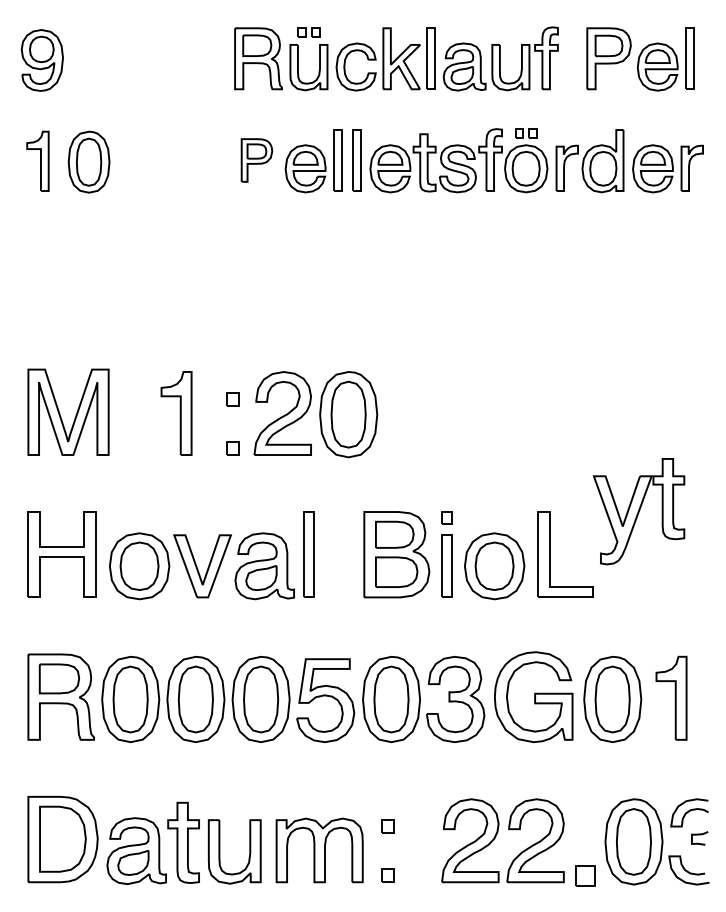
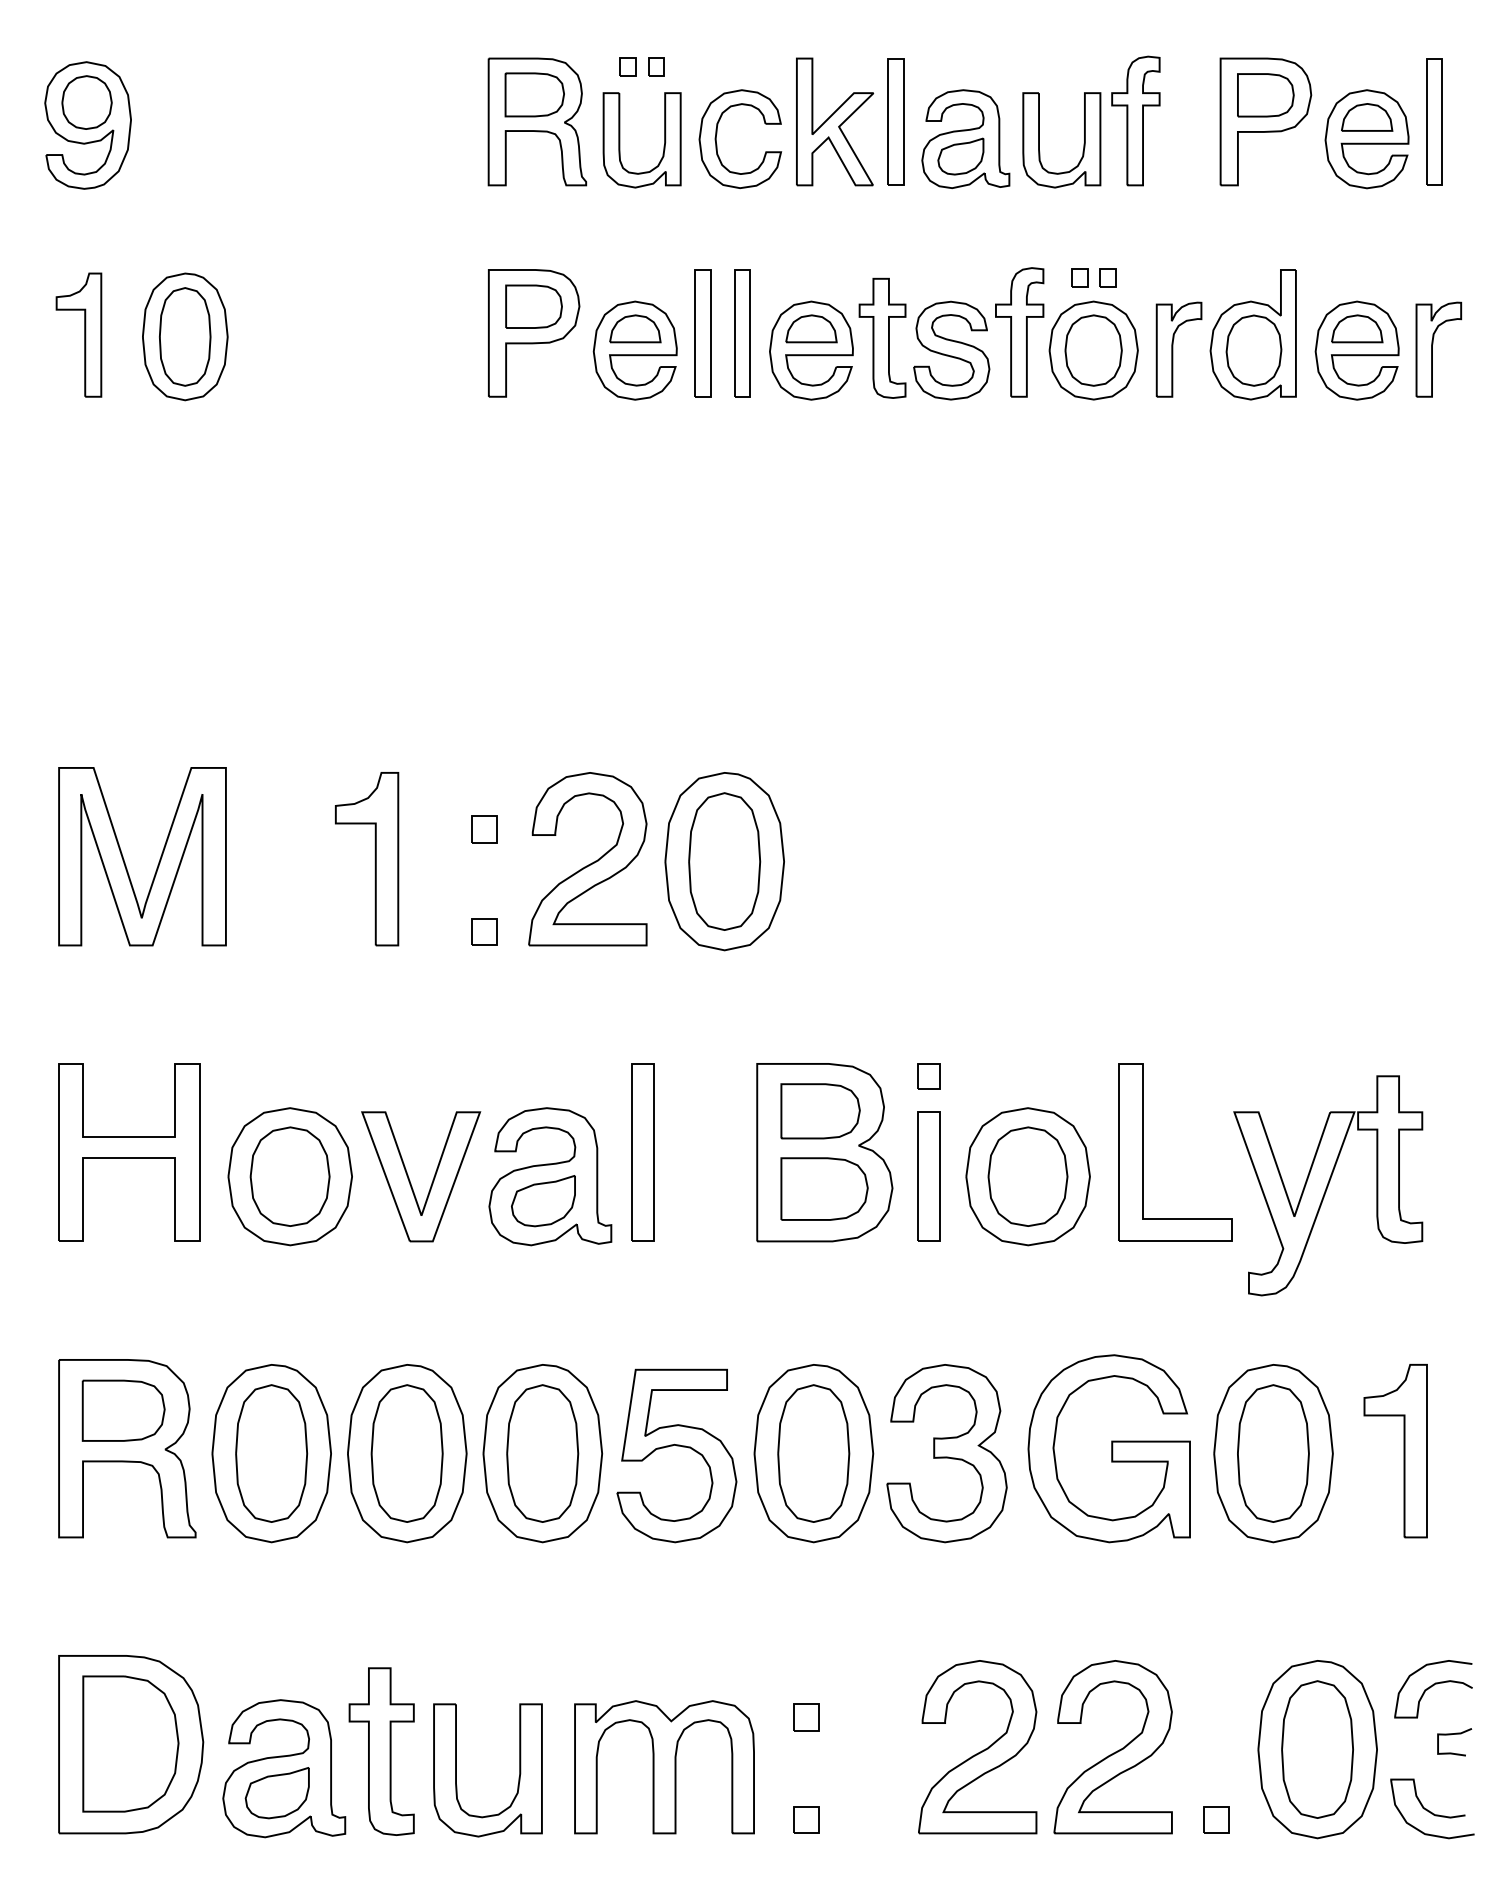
part: (256, 160) -> (533, 333), size x1.43
part: (638, 511) -> (1327, 1185), moved
part: (584, 875) -> (1214, 1819), size x0.62

